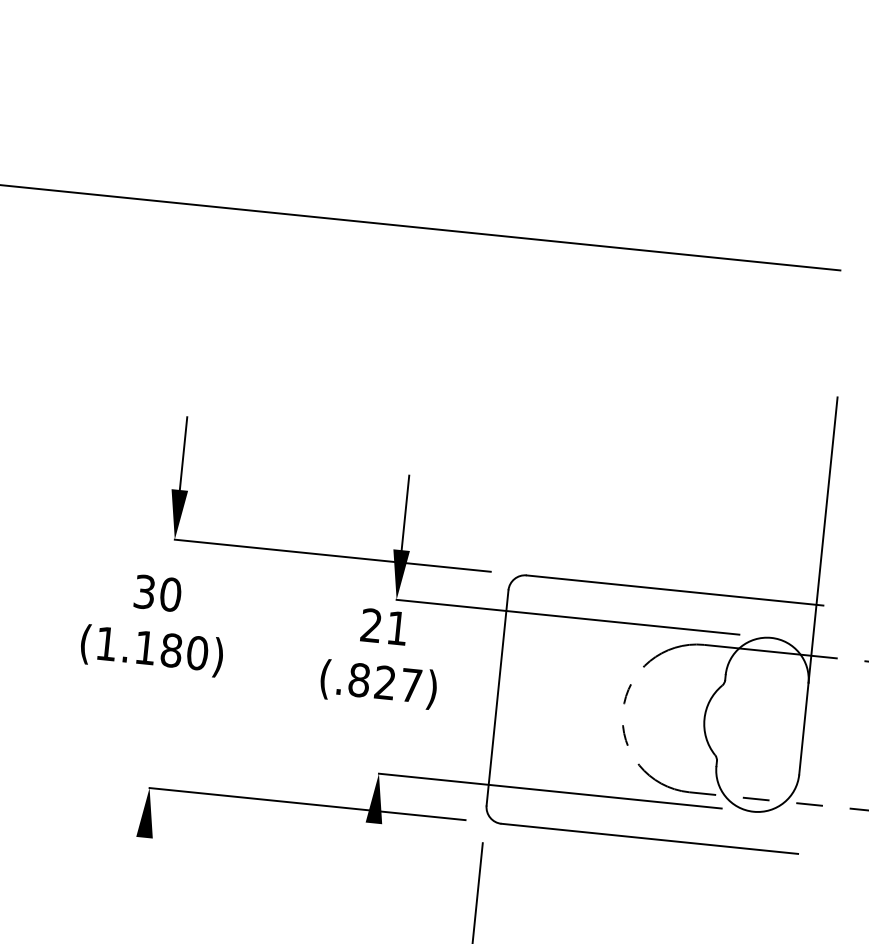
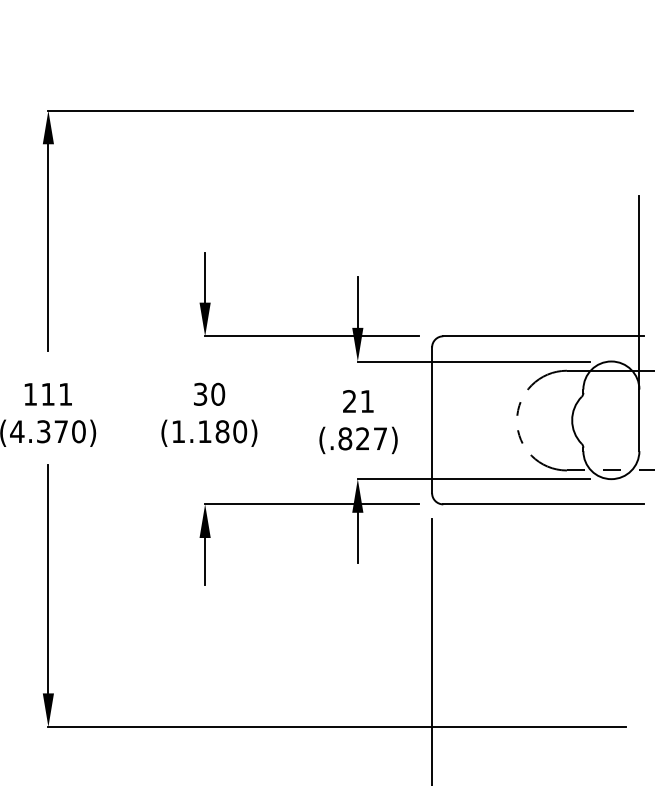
text: (154, 623) -> (209, 414), moved
text: (381, 657) -> (358, 422), moved
line: (369, 859) -> (357, 537), added
line: (141, 872) -> (205, 561), added

